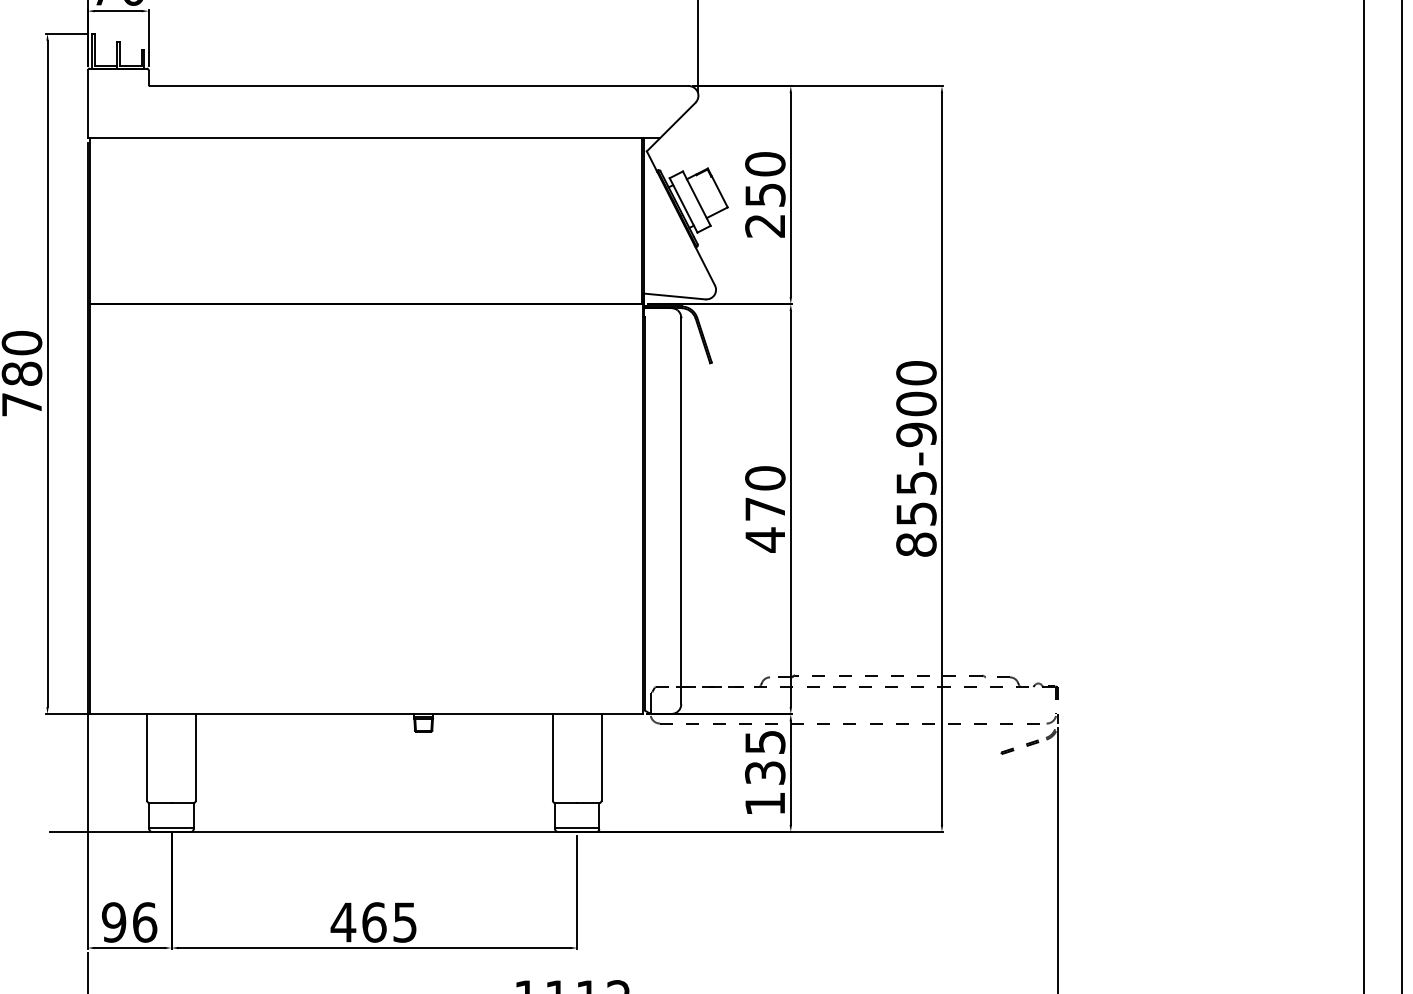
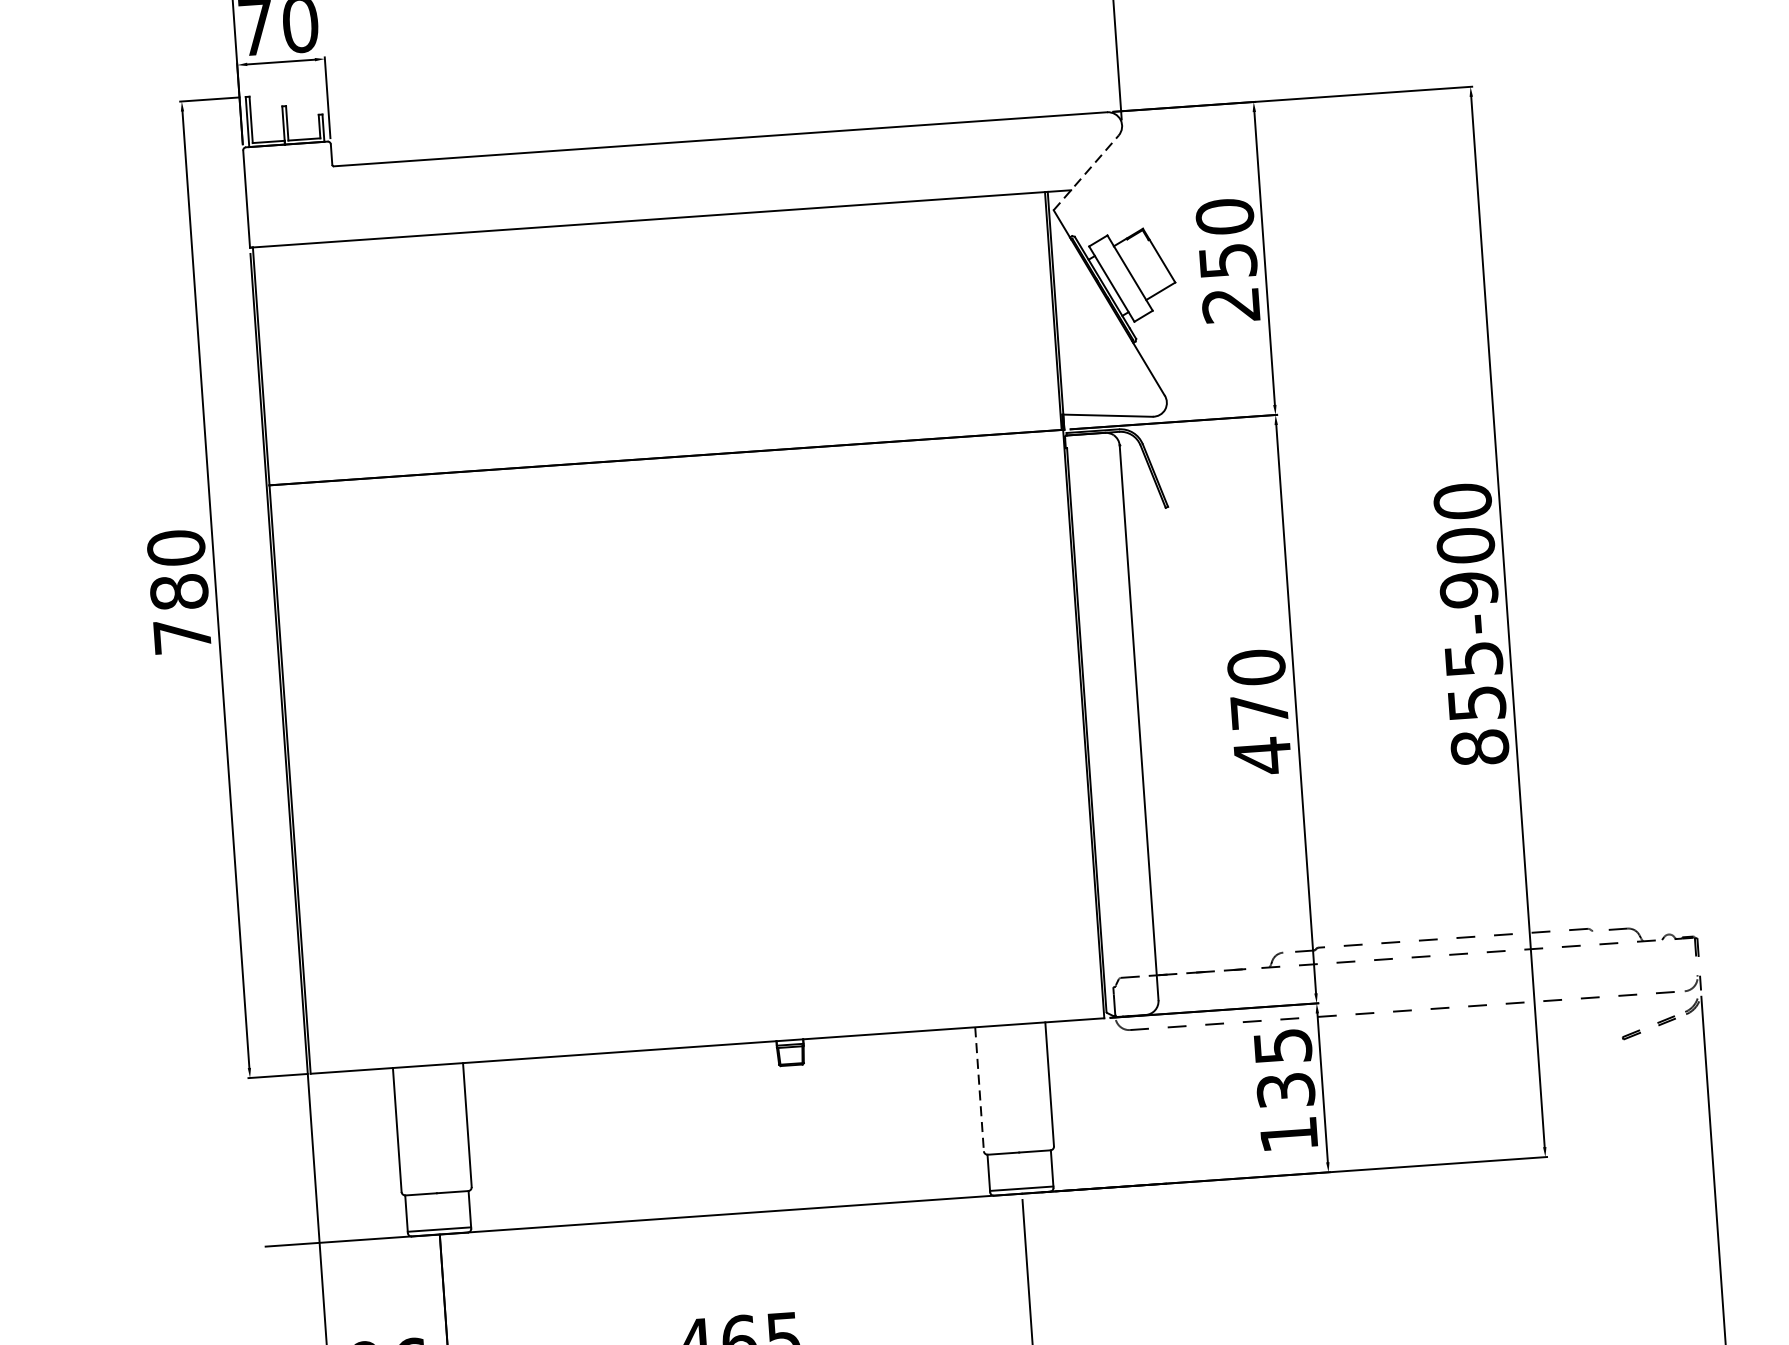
line: (671, 126) -> (1086, 172), solid -> dashed
line: (552, 757) -> (979, 1089), solid -> dashed

